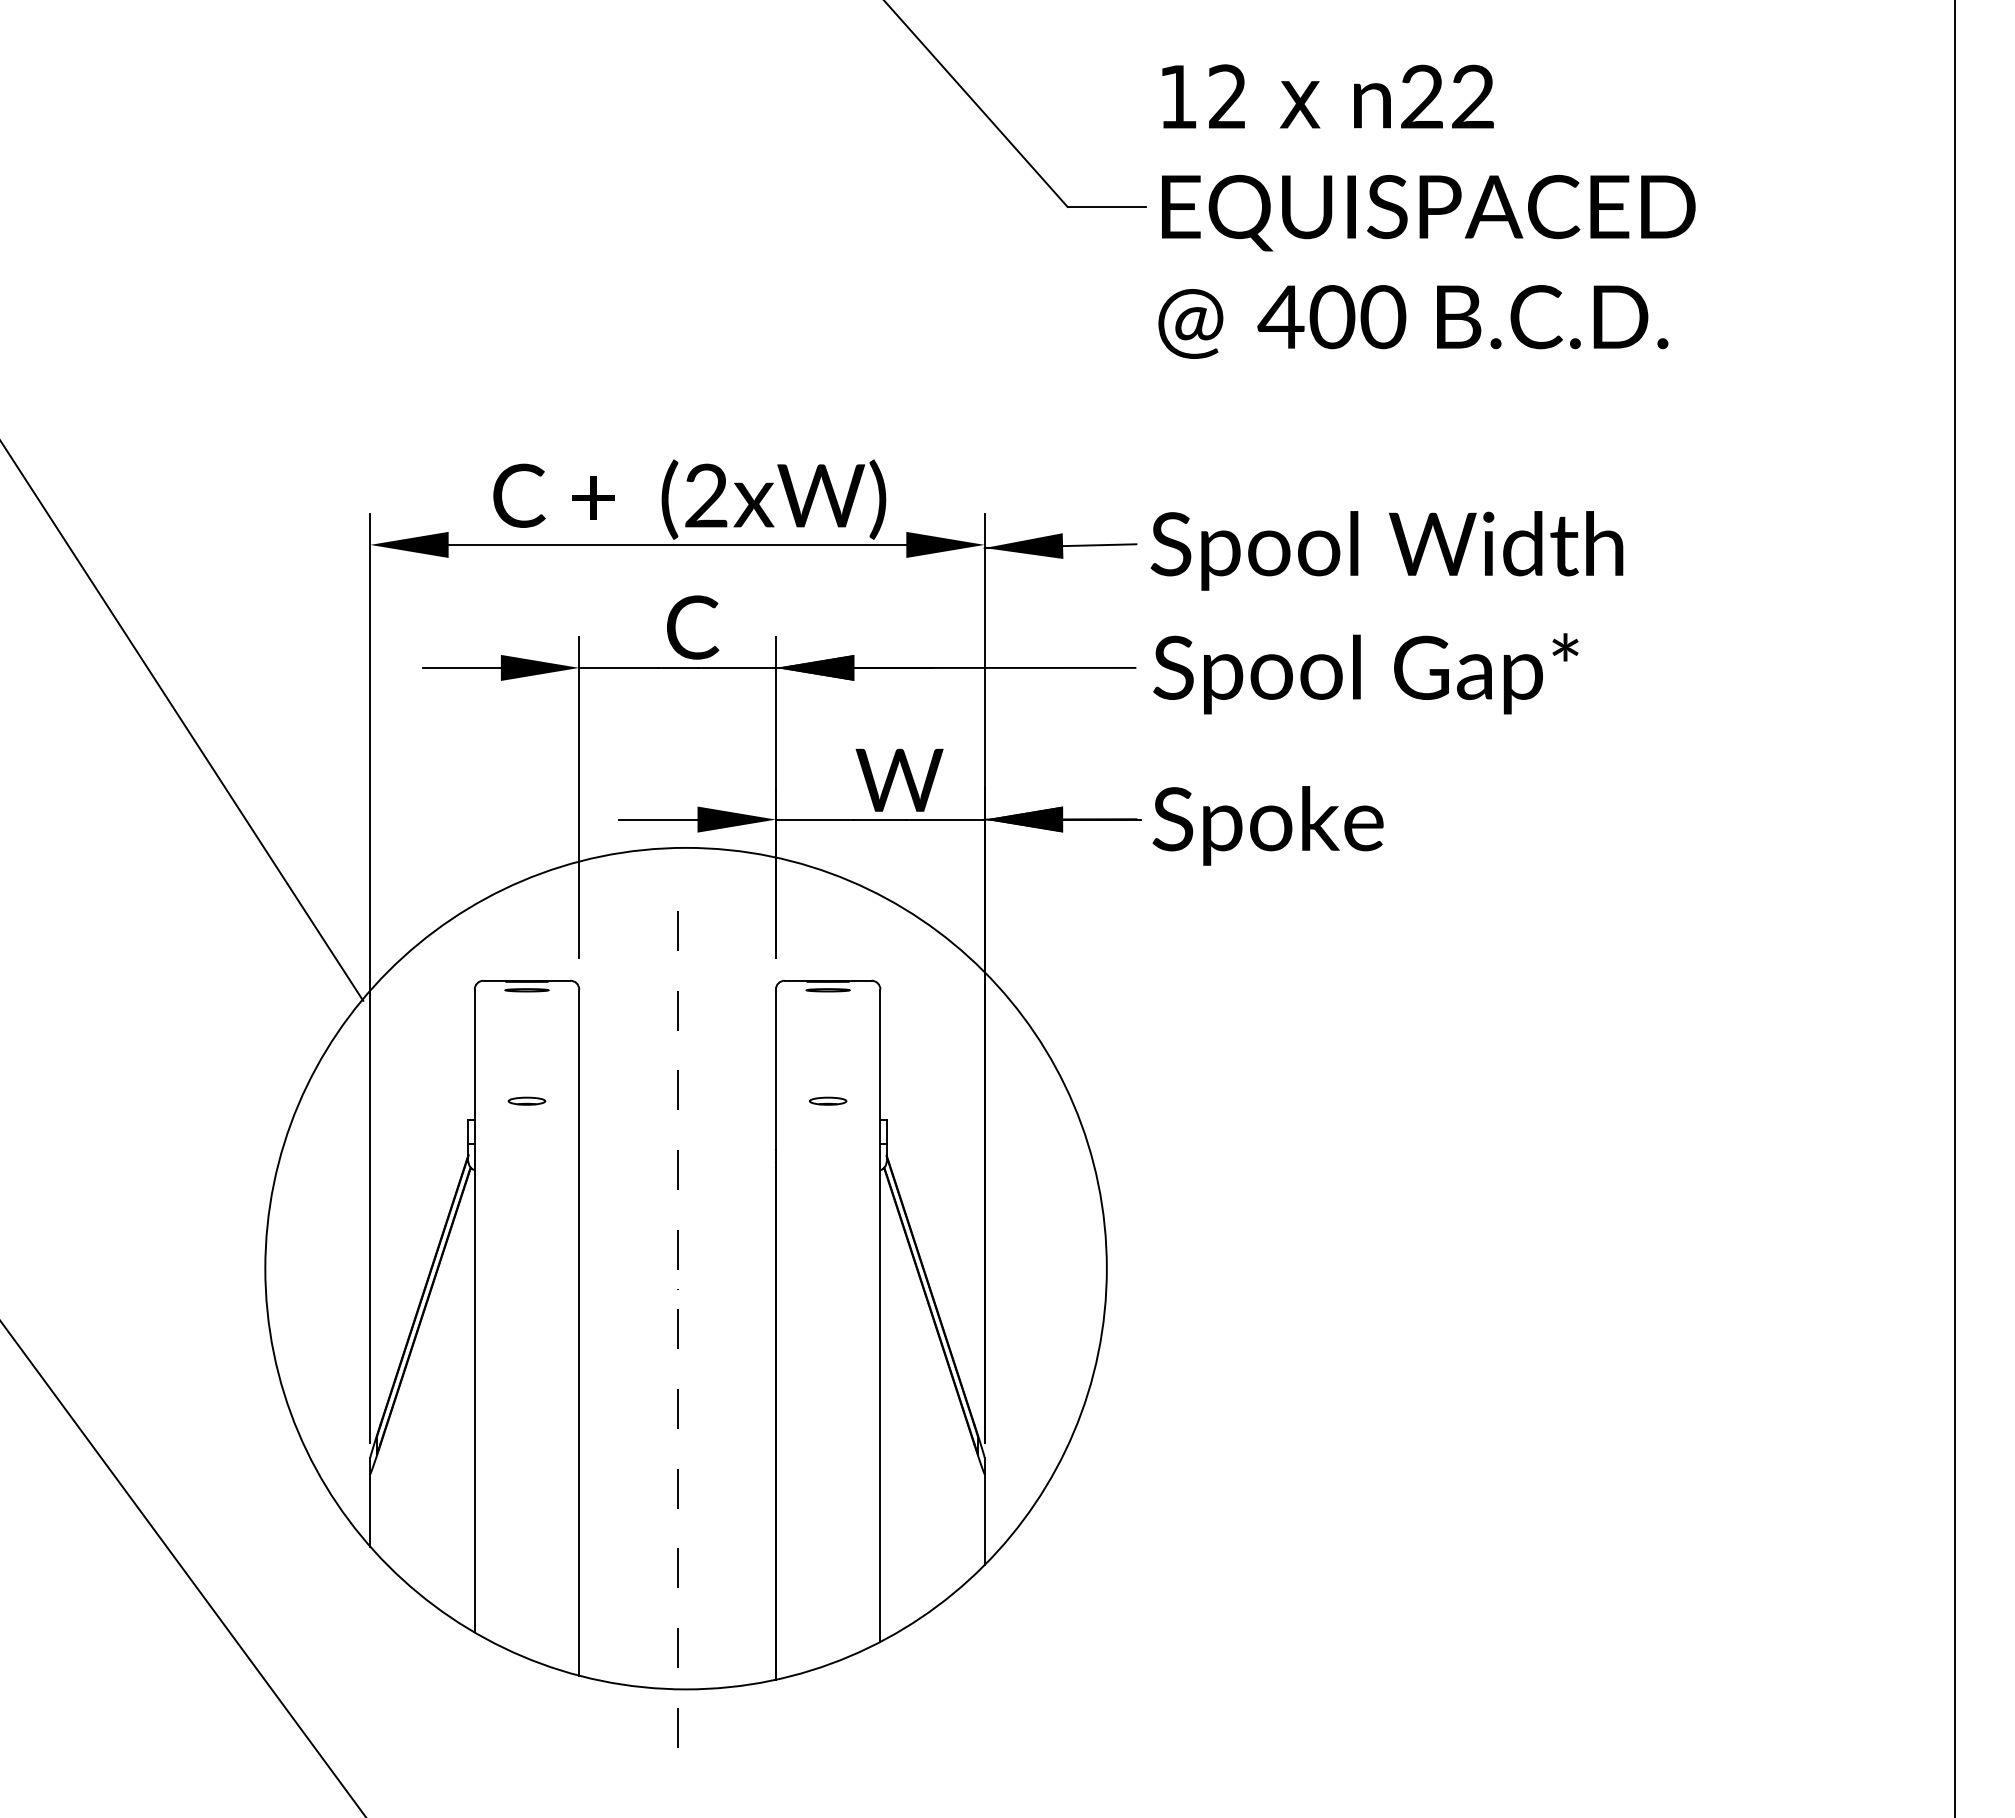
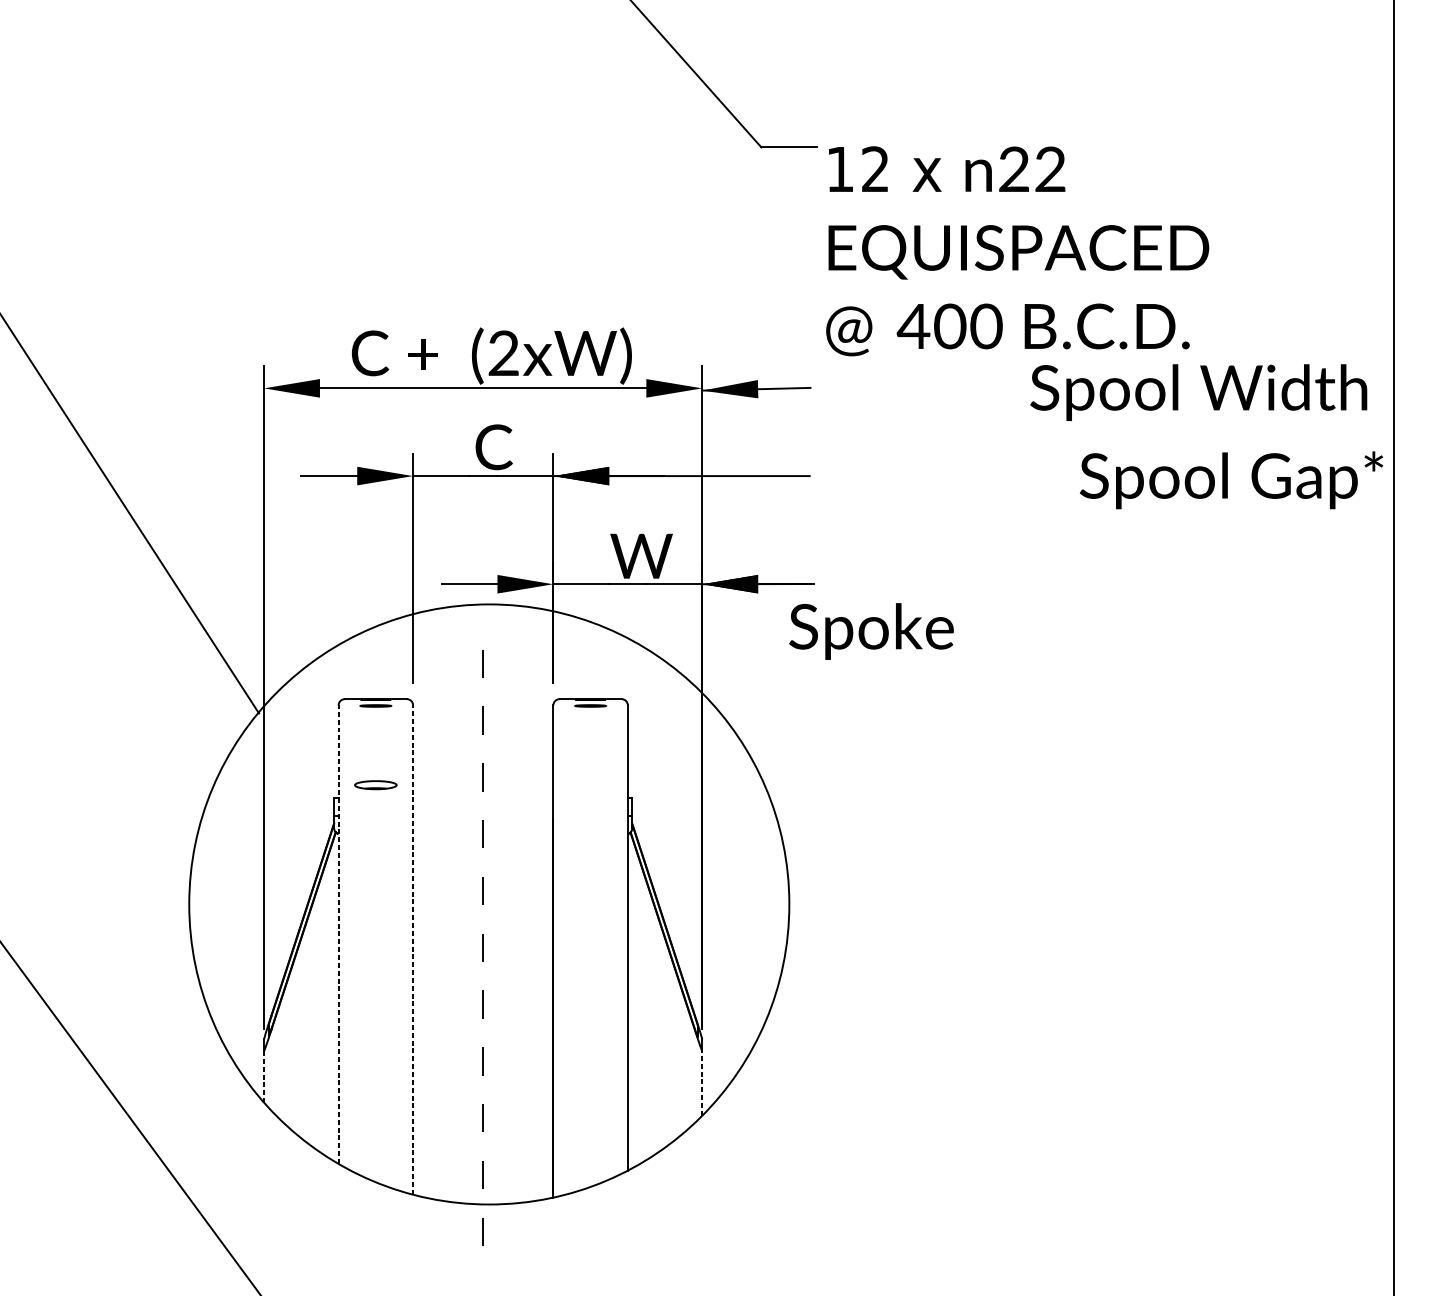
text: (1426, 211) -> (1017, 251), moved
text: (1386, 550) -> (1198, 392), moved
text: (1365, 673) -> (1231, 480), moved
text: (1267, 825) -> (871, 631), moved
part: (526, 1100) -> (375, 784), size x1.6
part: (828, 1100) -> (590, 784), removed
line: (474, 1310) -> (338, 934), solid -> dashed
line: (579, 1332) -> (413, 949), solid -> dashed
line: (370, 1510) -> (264, 1076), solid -> dashed
line: (984, 1519) -> (702, 1083), solid -> dashed

